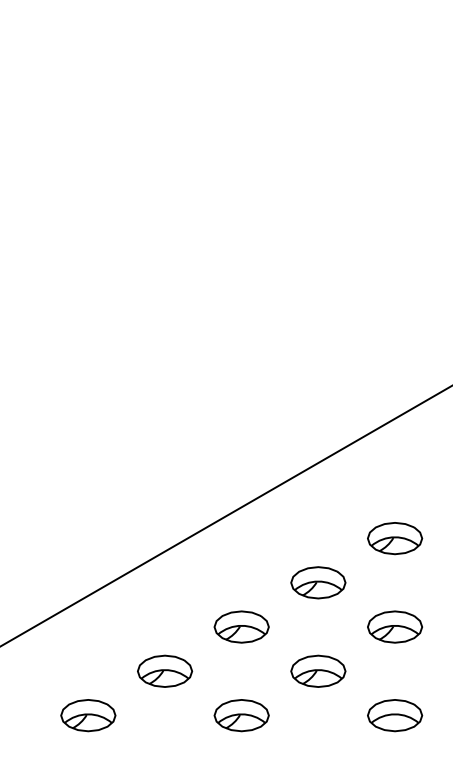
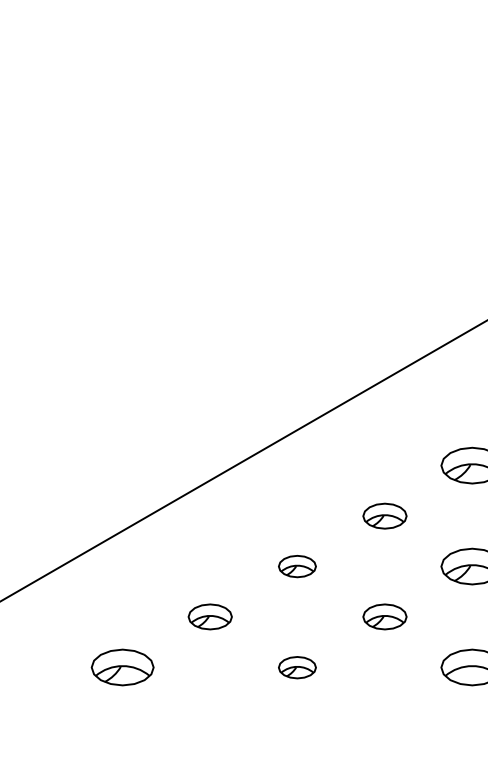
part: (318, 582) -> (385, 515), size x0.7
part: (241, 626) -> (297, 565), size x0.6
part: (165, 670) -> (210, 616), size x0.7
part: (318, 670) -> (385, 616), size x0.7
part: (241, 715) -> (297, 667), size x0.6

